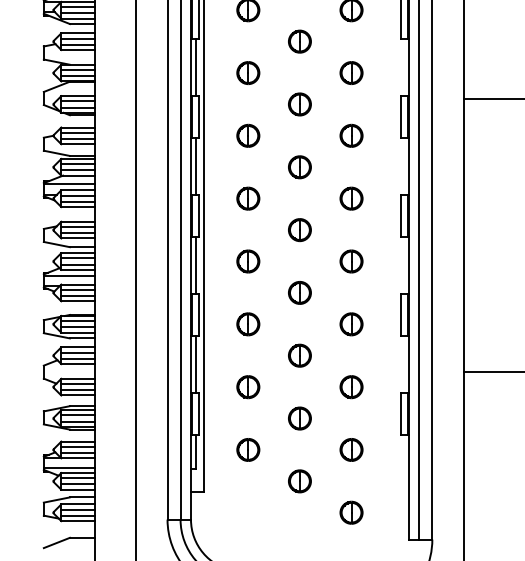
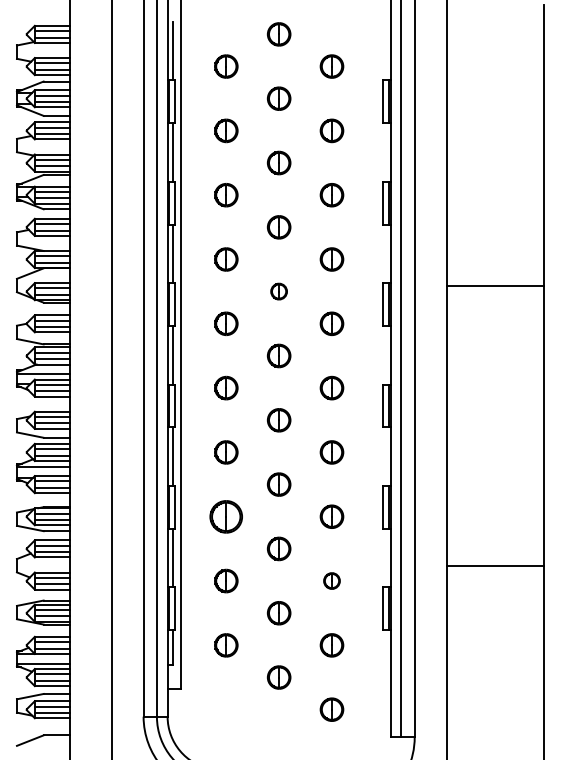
part: (299, 104) -> (278, 291), size x0.7
part: (248, 324) -> (226, 516), size x1.4
part: (351, 386) -> (331, 580), size x0.7

